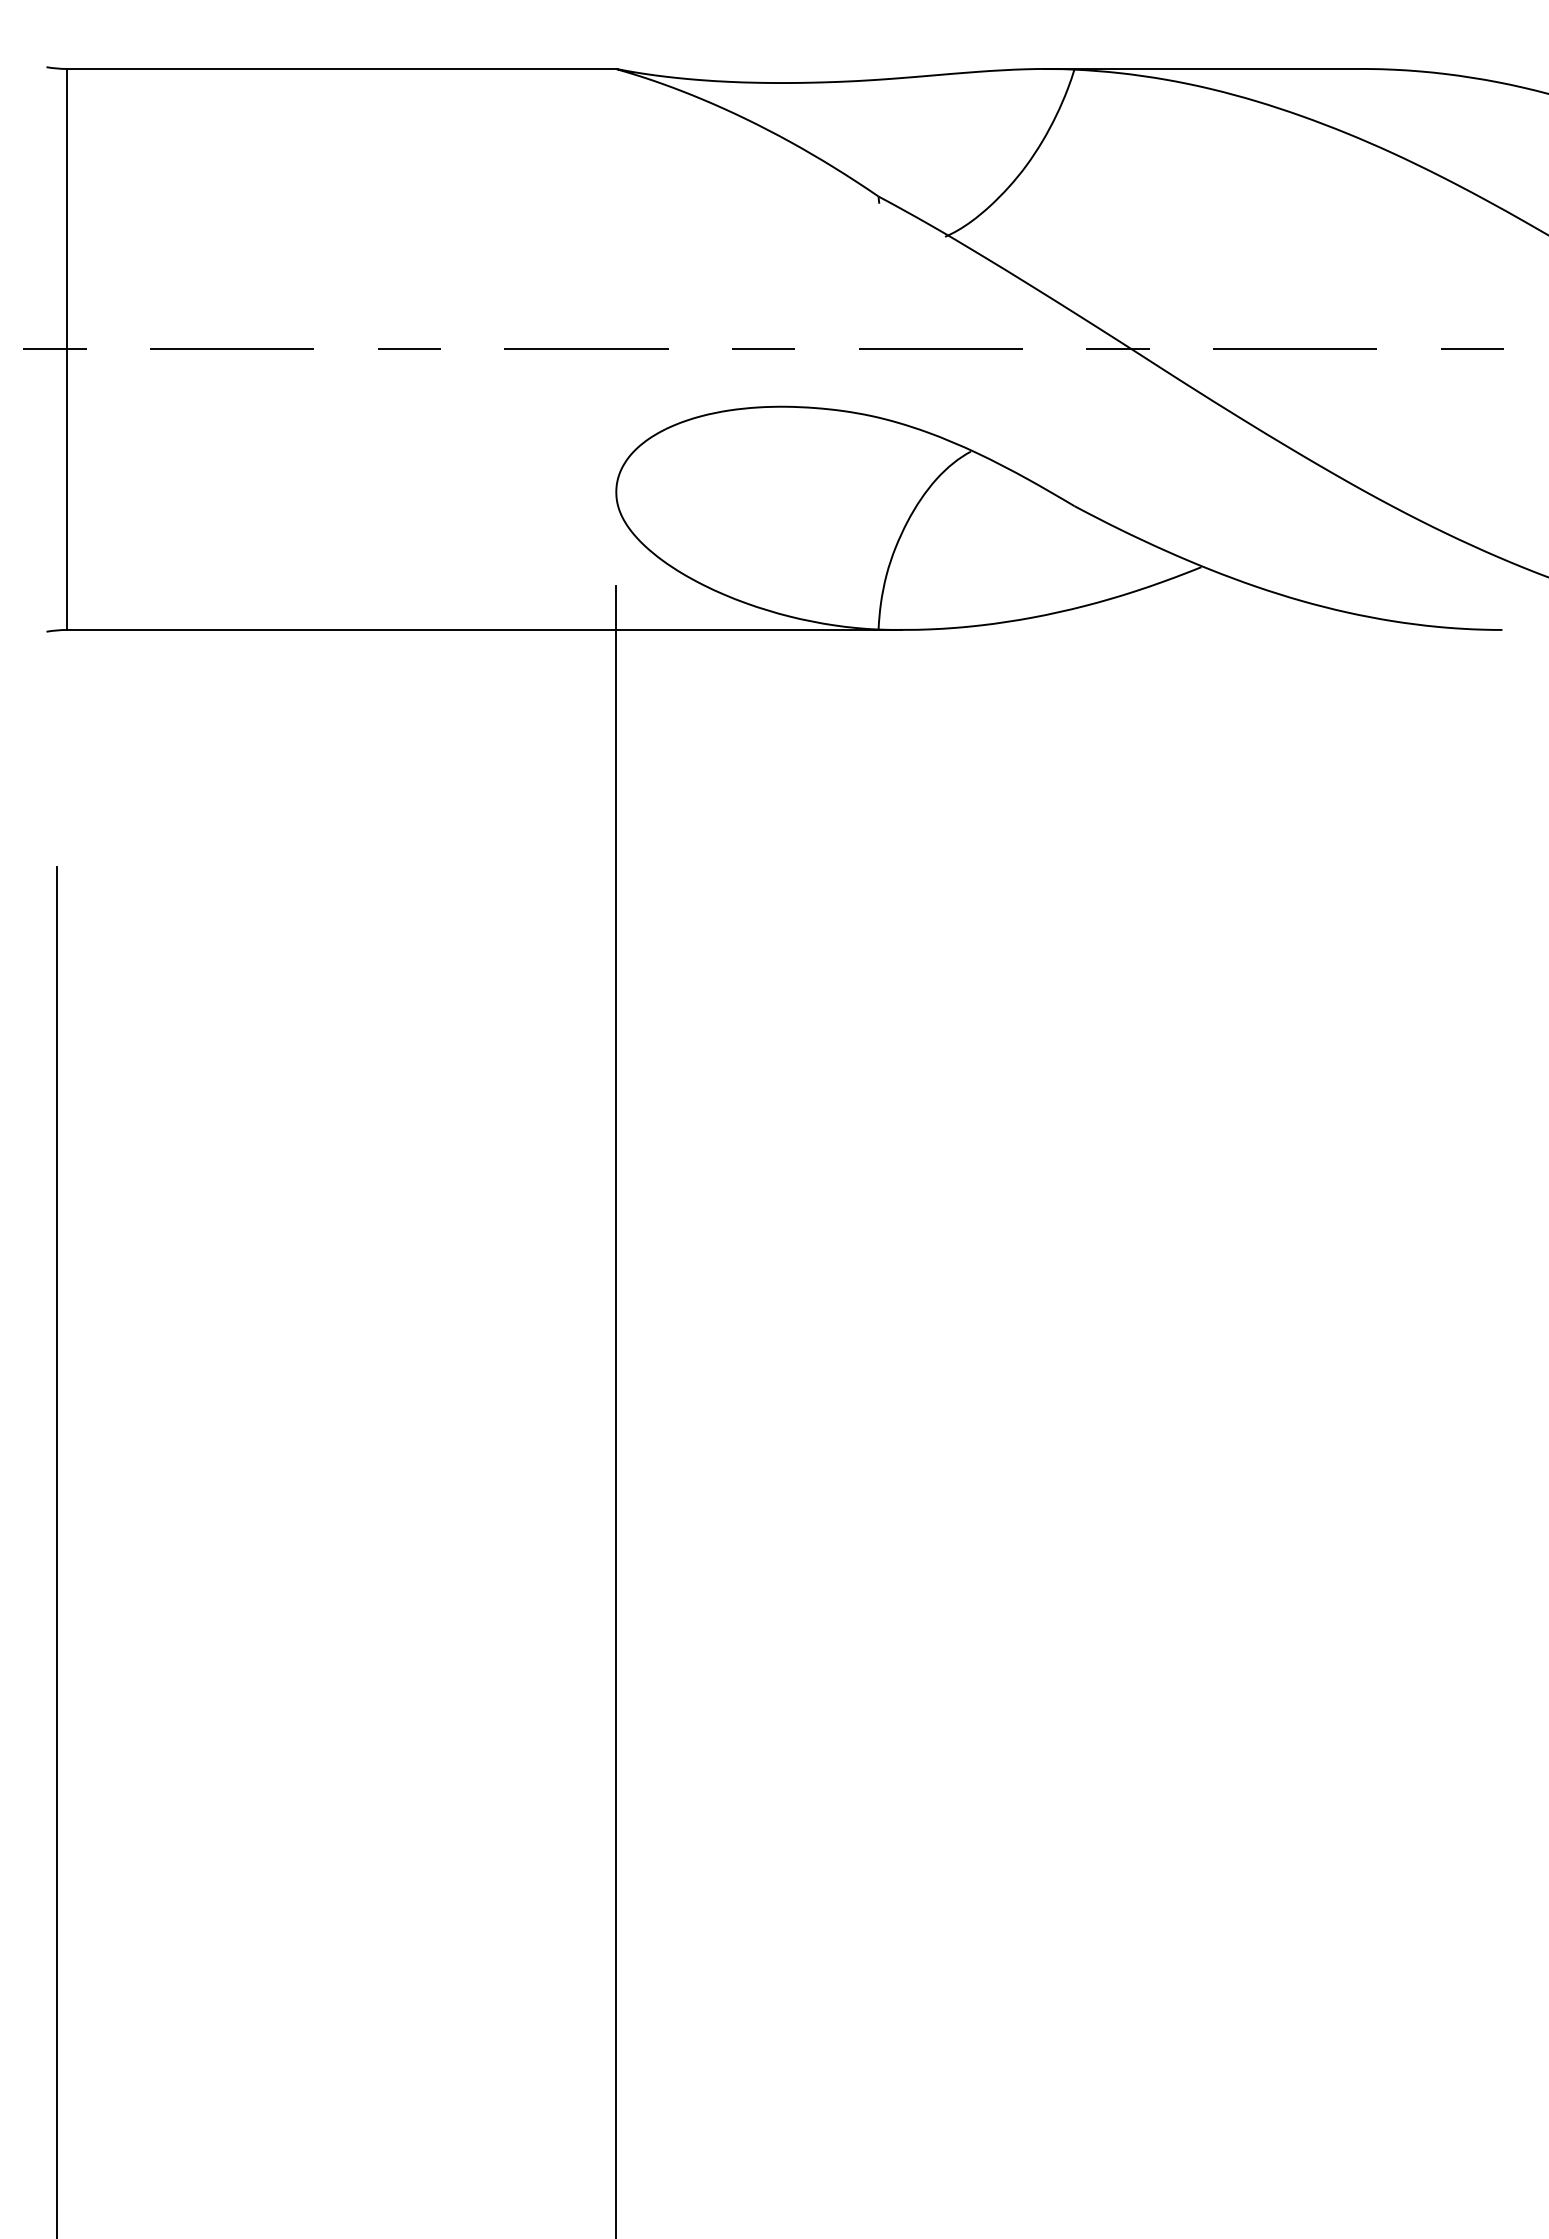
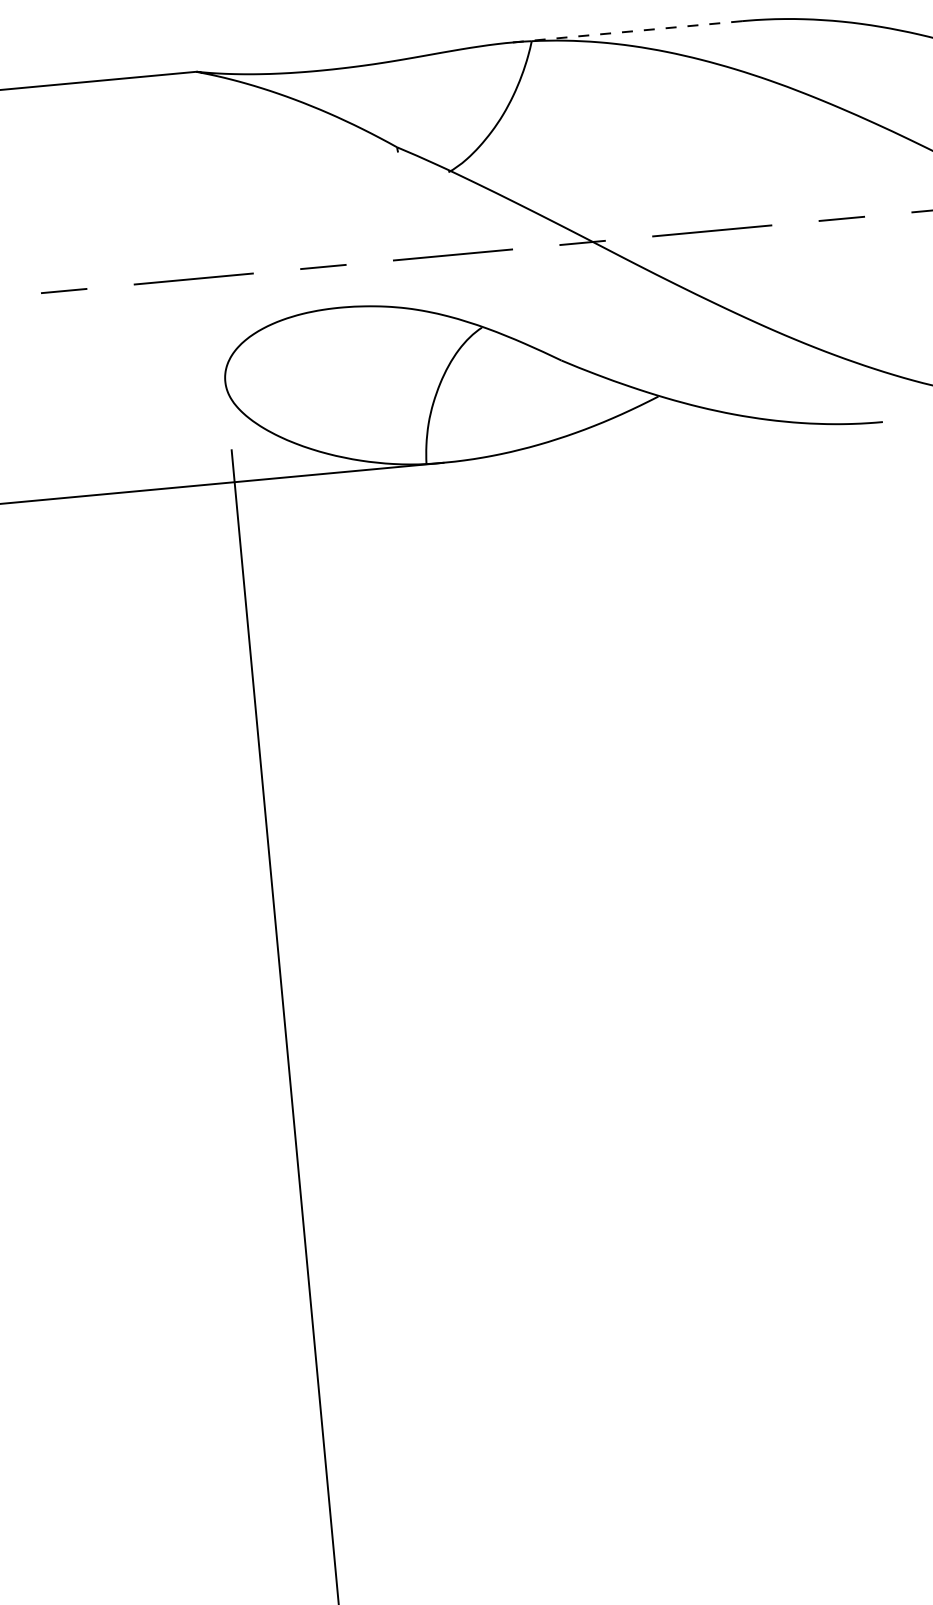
line: (1202, 68) -> (625, 31), solid -> dashed

